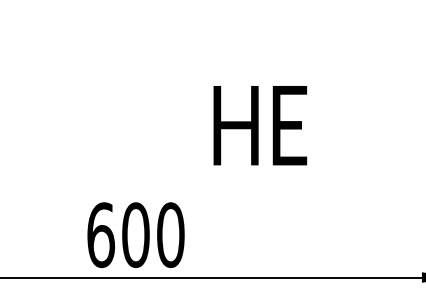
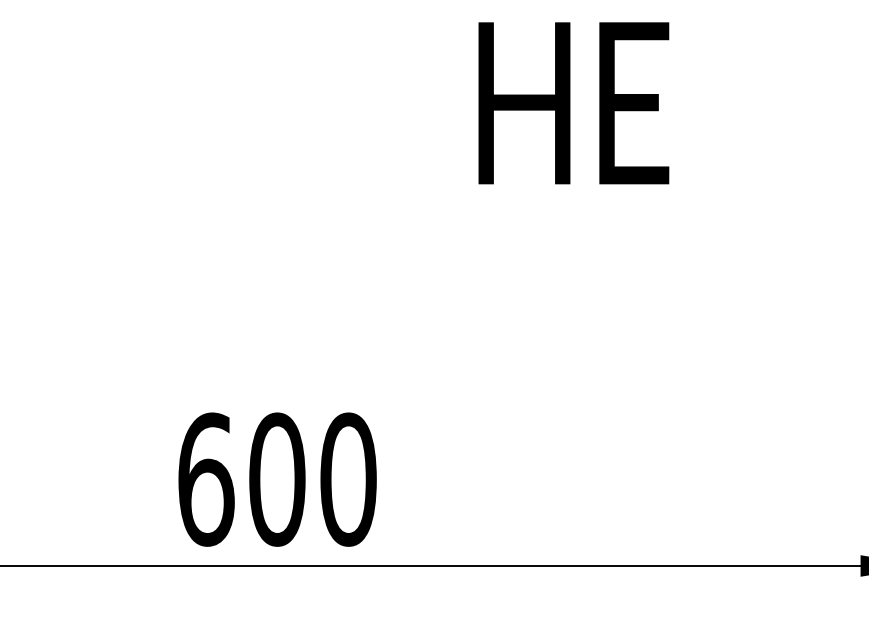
text: (260, 125) -> (574, 103), moved

